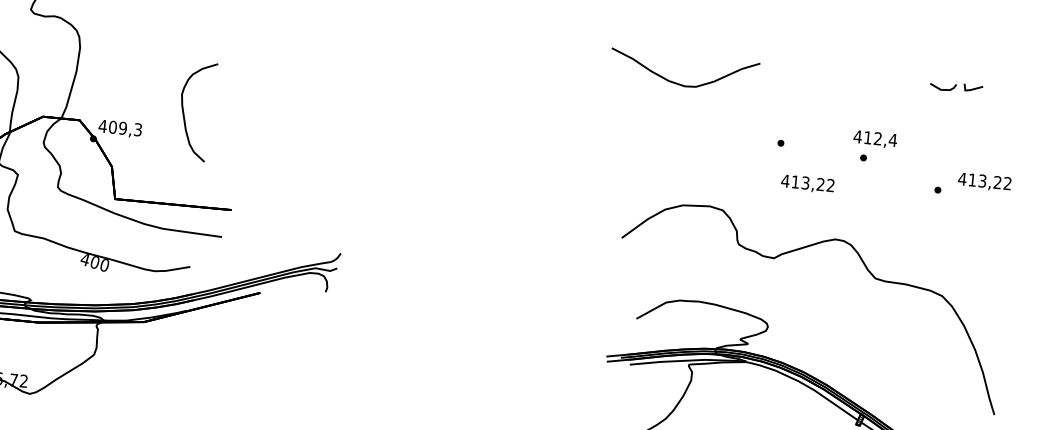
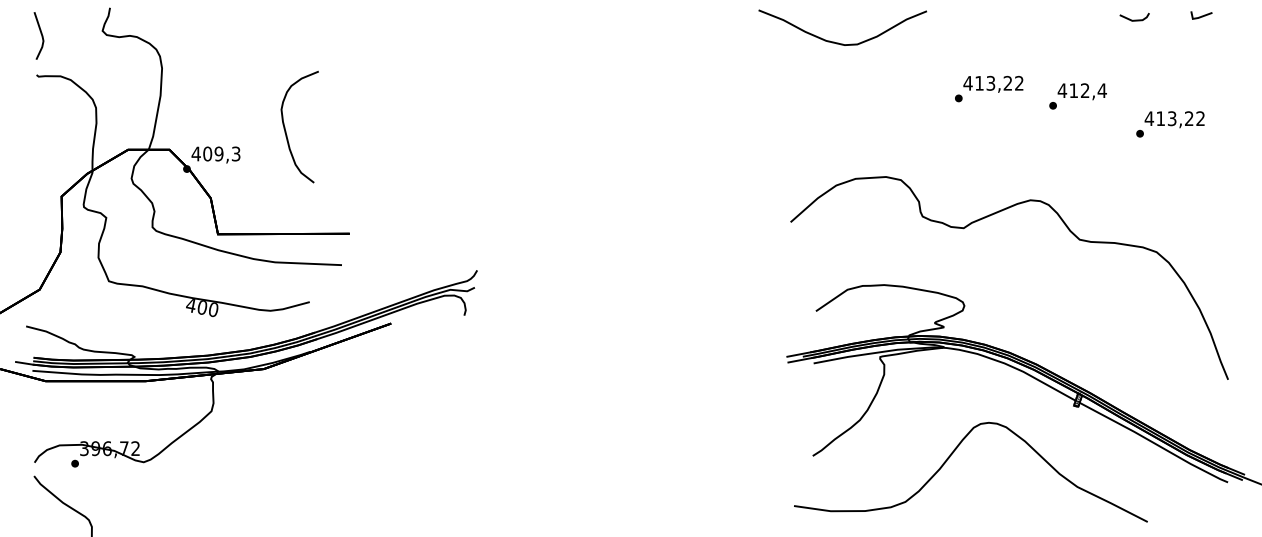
part: (973, 88) -> (1201, 15), moved
text: (874, 139) -> (1081, 91), moved
text: (984, 182) -> (1174, 119), moved
text: (807, 183) -> (993, 83), moved

